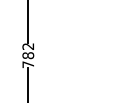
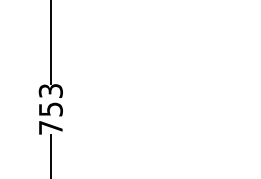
text: (28, 51) -> (51, 100), 782 -> 753

